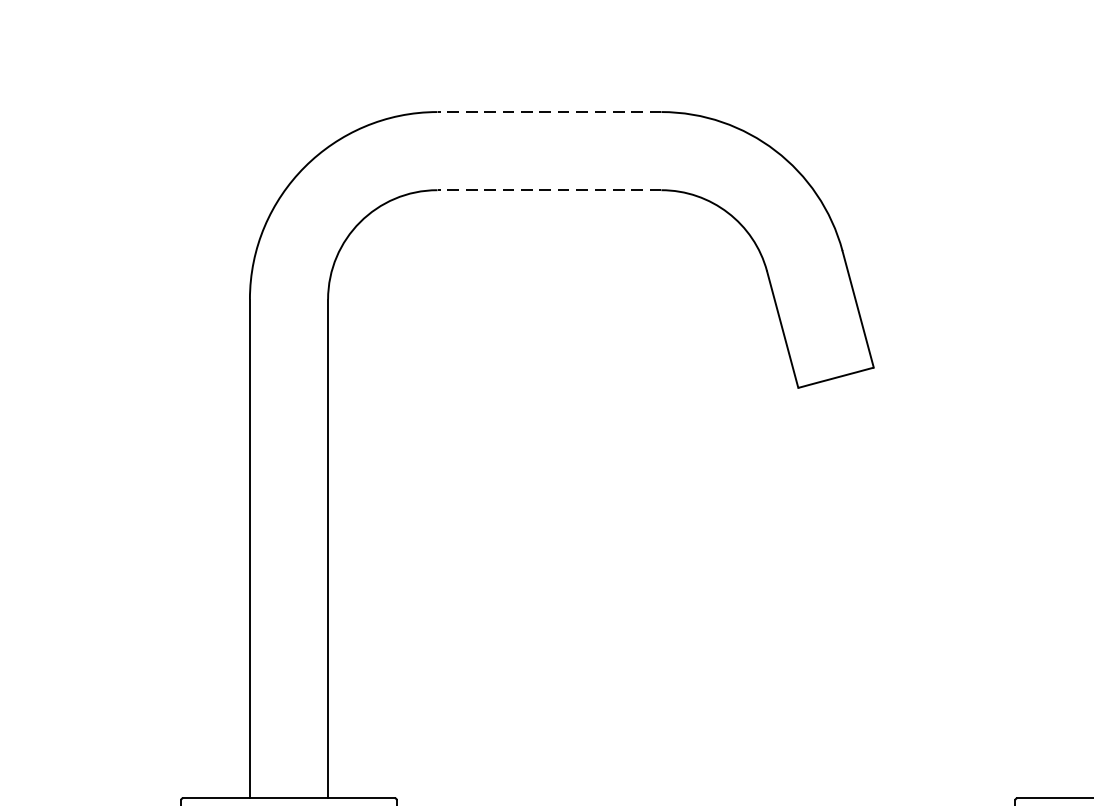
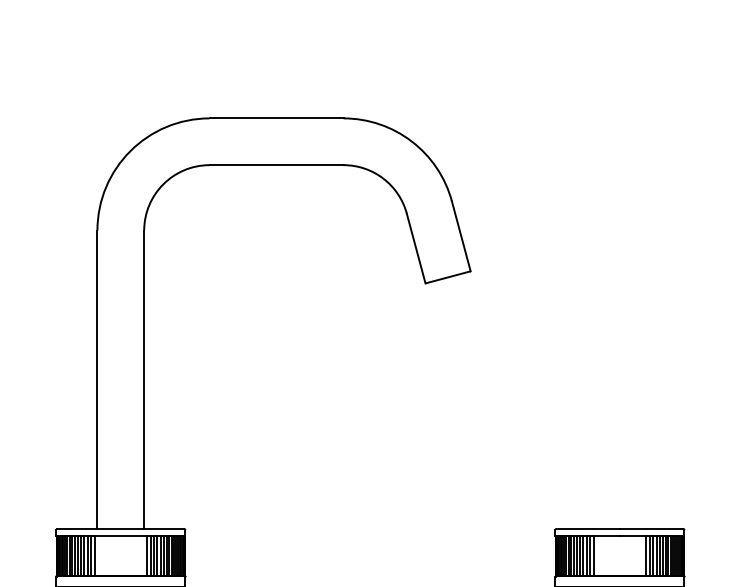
line: (549, 112) -> (276, 118), dashed -> solid
line: (549, 190) -> (276, 165), dashed -> solid

